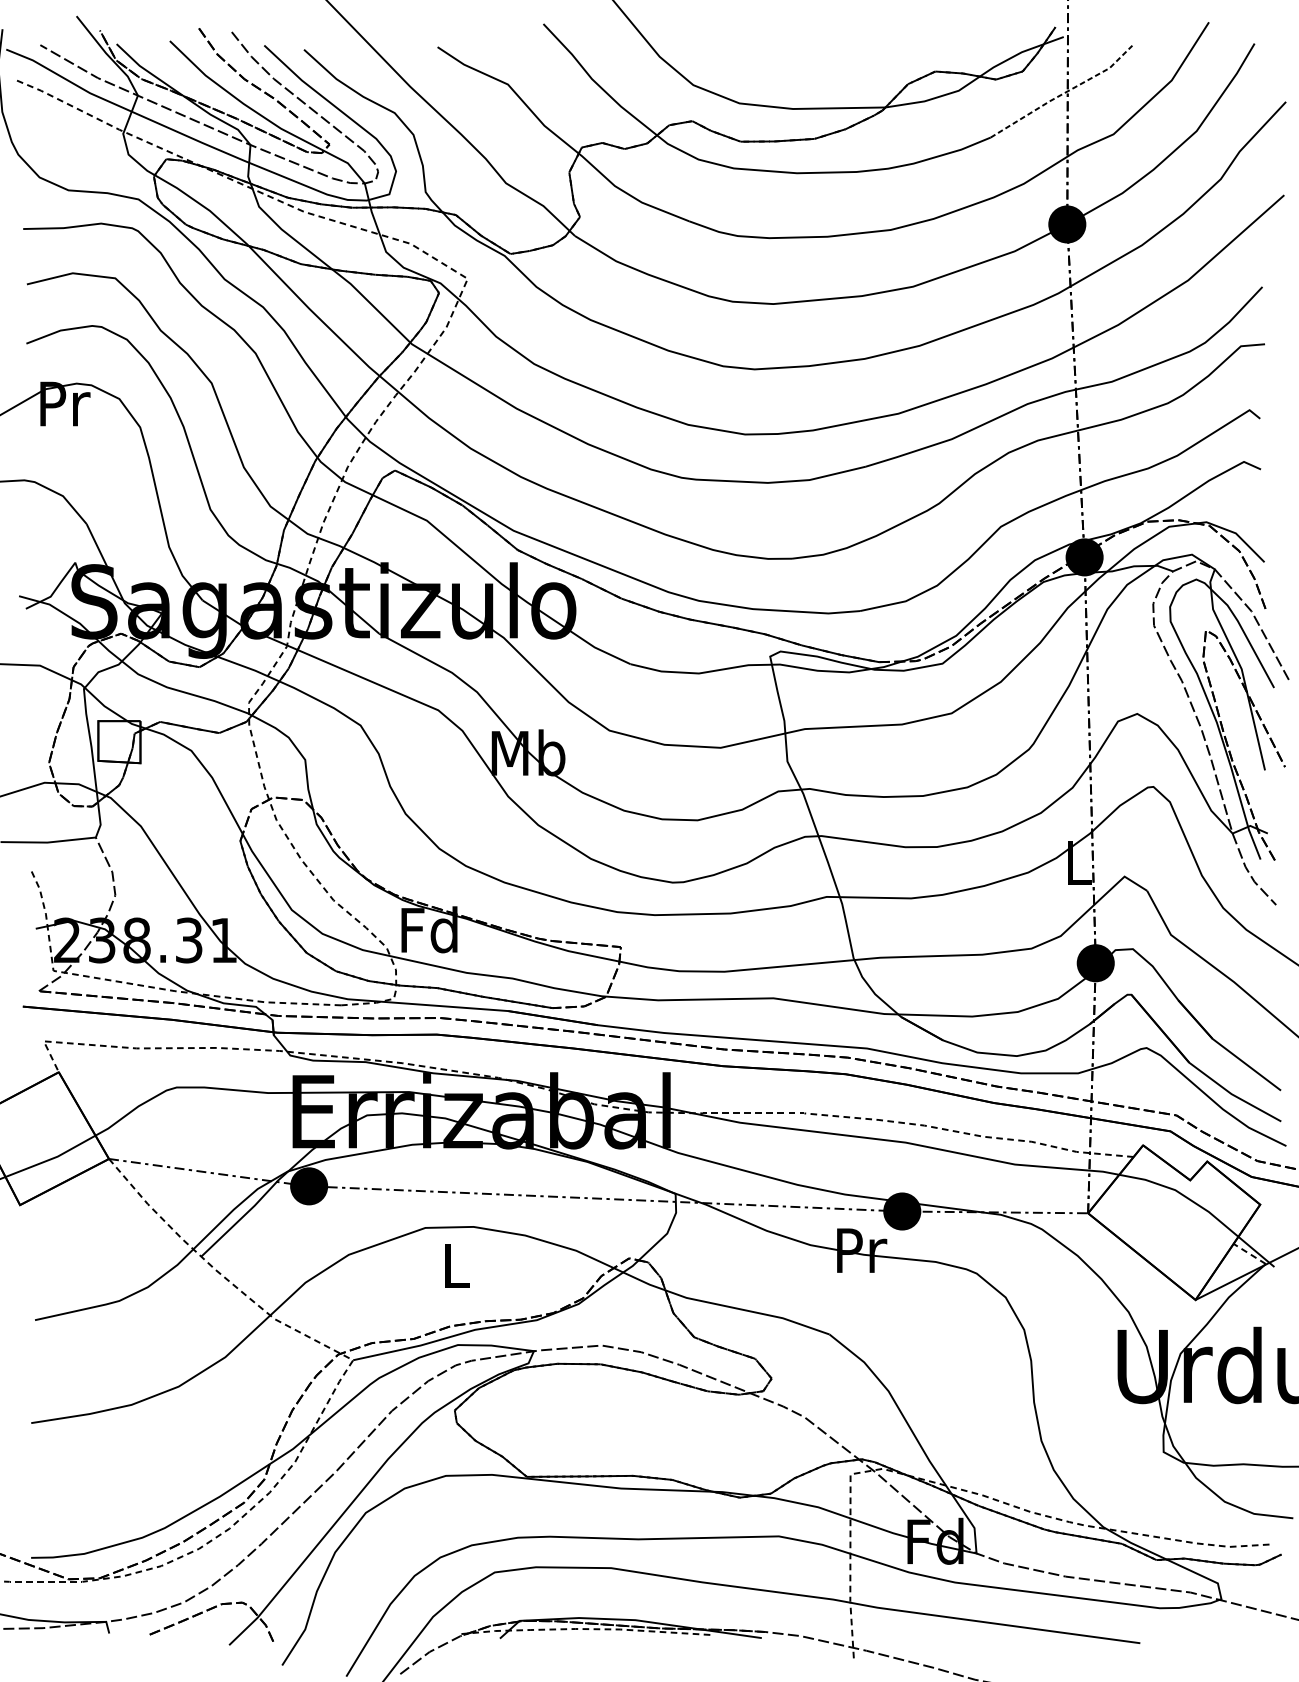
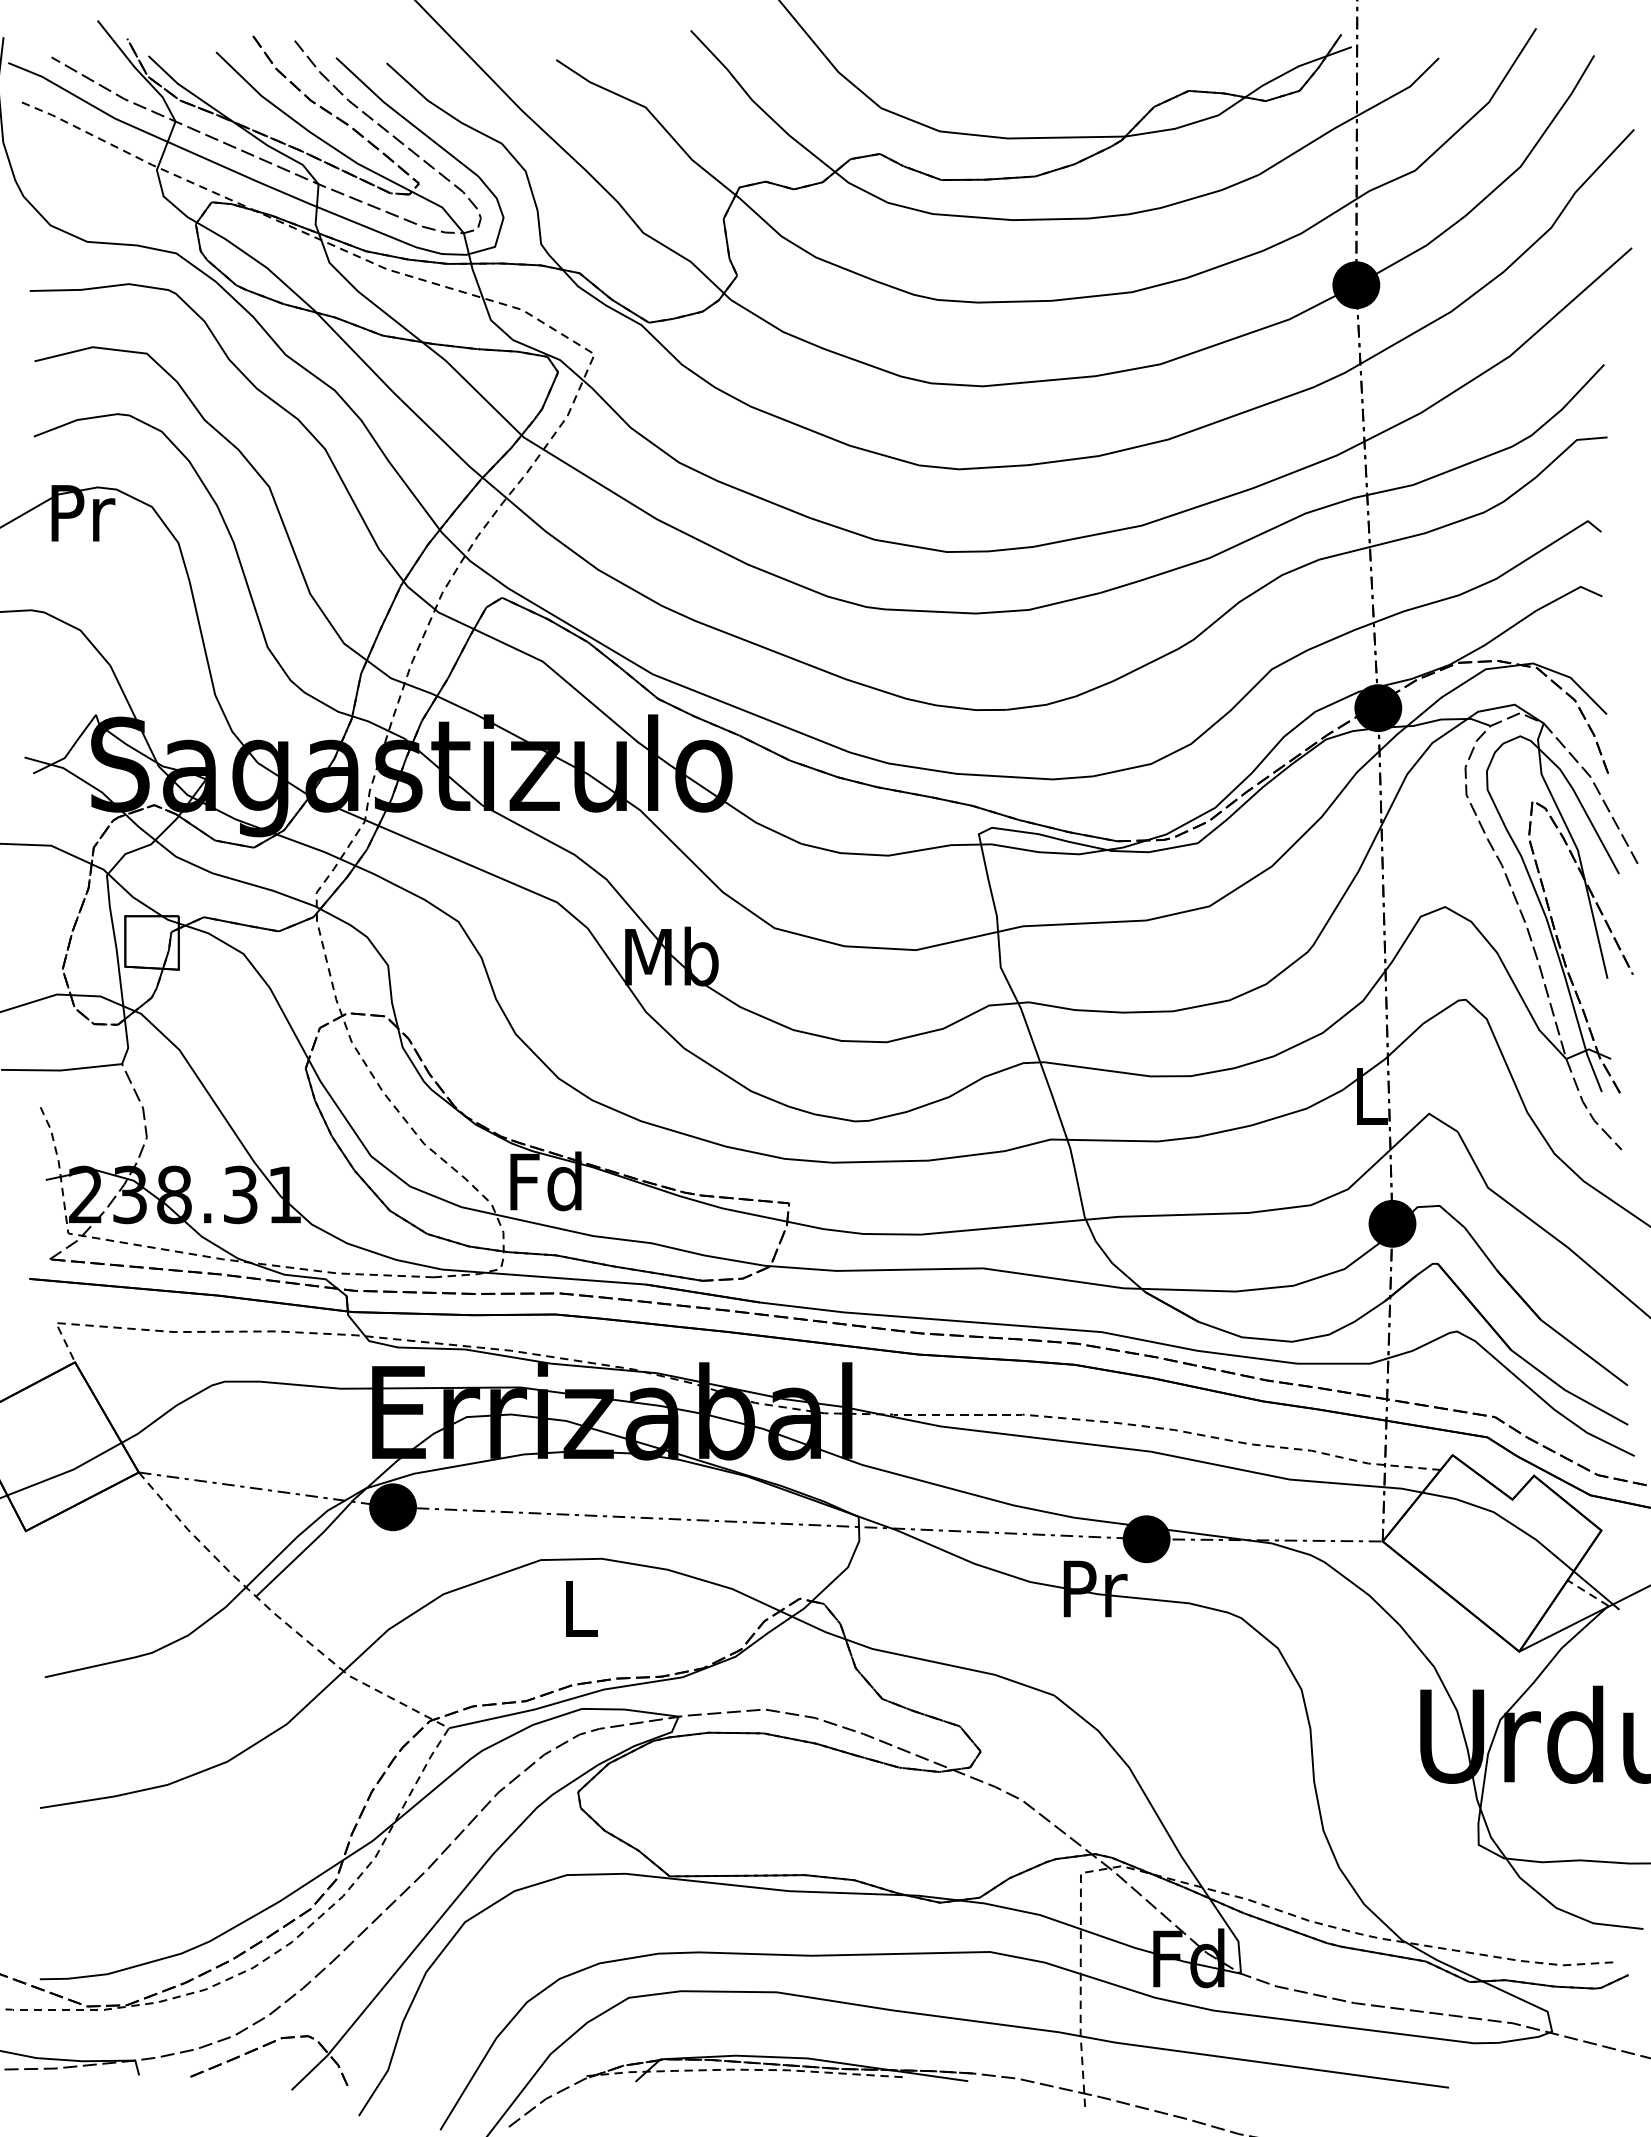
line: (1063, 94) -> (1351, 119), dashed -> solid

